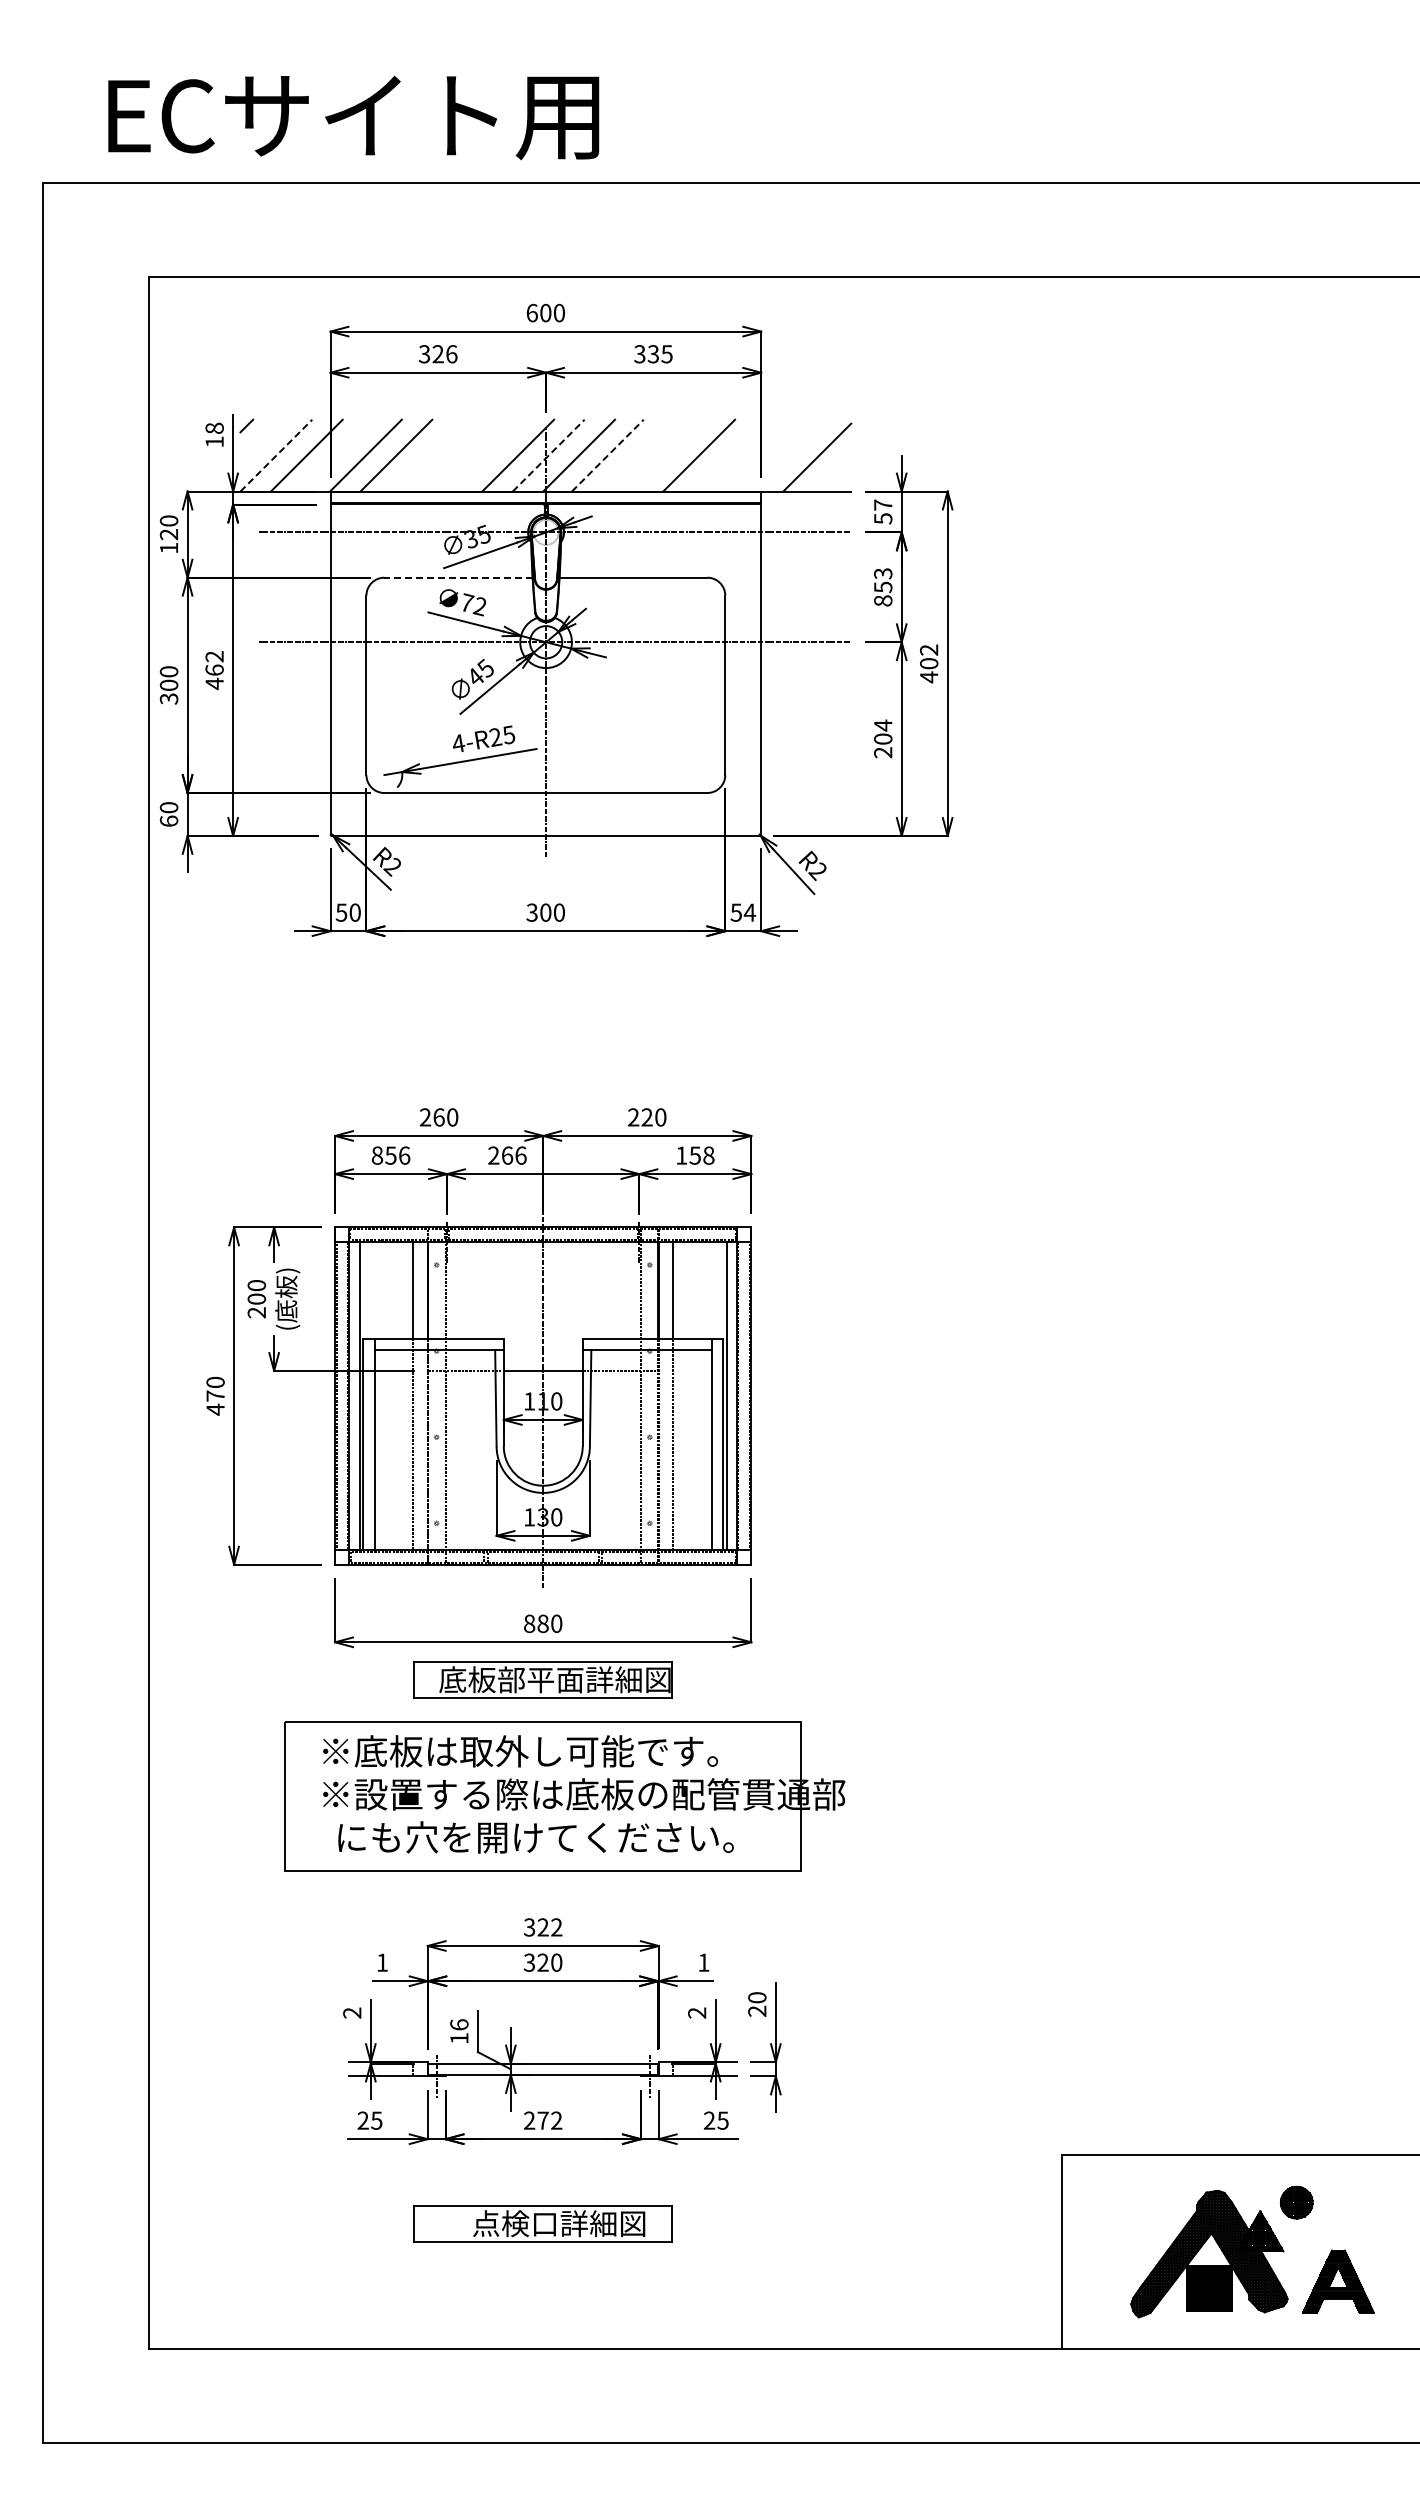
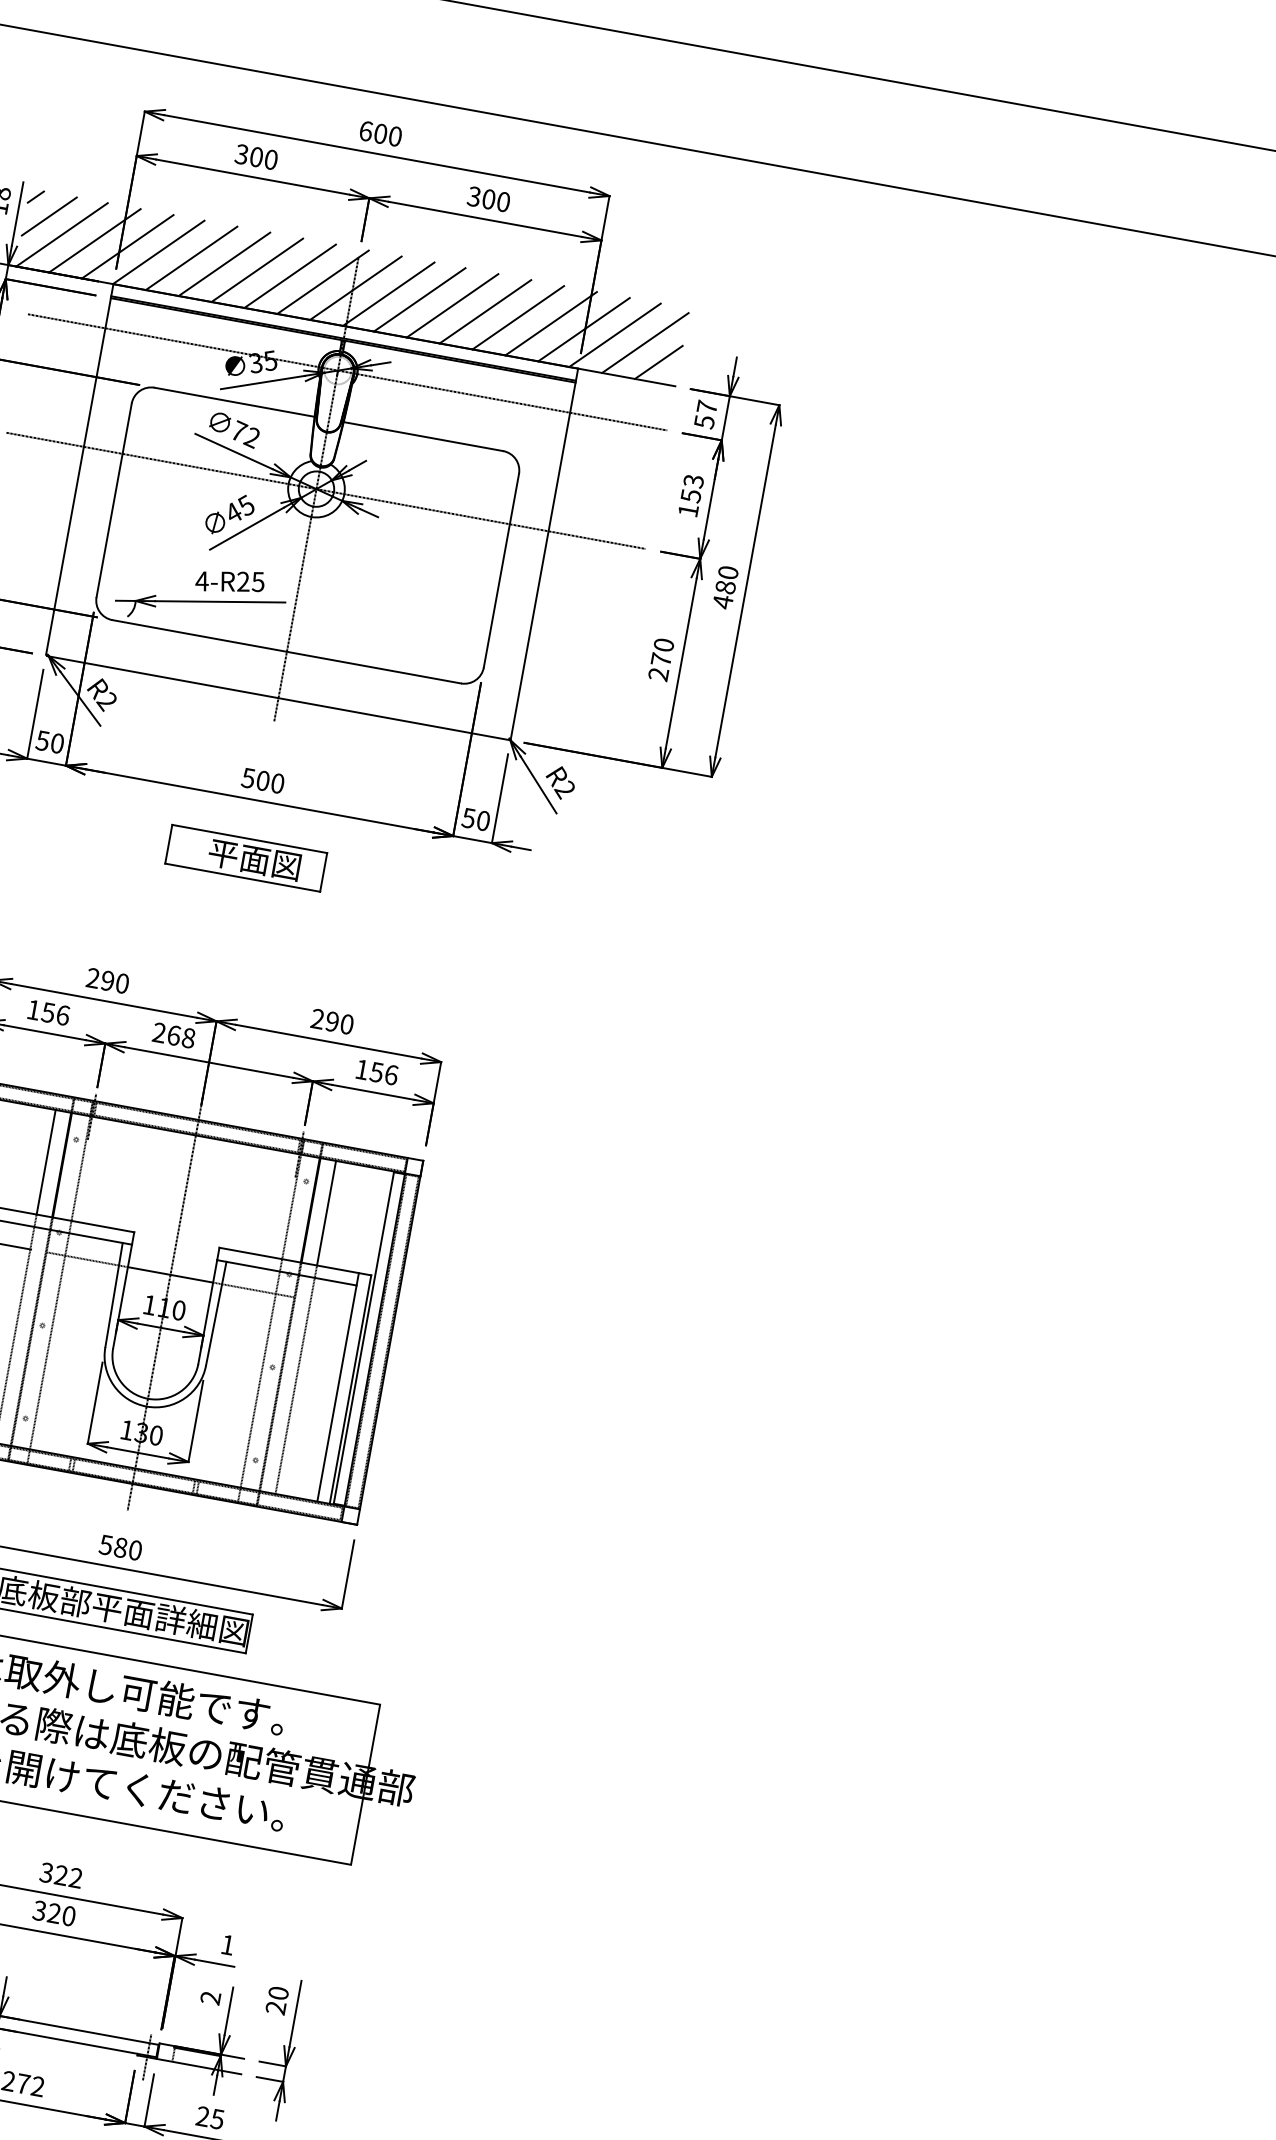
text: (444, 354) -> (263, 158), 326 -> 300
text: (659, 354) -> (495, 200), 335 -> 300
line: (261, 440) -> (48, 215), added
line: (276, 455) -> (62, 234), dashed -> solid
line: (337, 455) -> (128, 246), added
line: (426, 455) -> (224, 264), added
line: (457, 455) -> (257, 270), added
line: (487, 455) -> (289, 276), added
line: (548, 455) -> (355, 288), dashed -> solid
line: (607, 455) -> (419, 299), dashed -> solid
line: (638, 455) -> (452, 305), added
line: (668, 455) -> (485, 311), added
line: (729, 455) -> (551, 323), added
line: (759, 455) -> (583, 329), added
line: (788, 455) -> (614, 335), added
line: (832, 472) -> (658, 362), added
line: (458, 577) -> (234, 402), dashed -> solid
text: (883, 600) -> (688, 510), 853 -> 153
text: (929, 656) -> (727, 579), 402 -> 480
text: (883, 731) -> (663, 651), 204 -> 270
text: (532, 912) -> (248, 778), 300 -> 500
text: (749, 912) -> (482, 820), 54 -> 50
part: (542, 984) -> (245, 857), added
text: (438, 1117) -> (107, 980), 260 -> 290
text: (646, 1117) -> (331, 1021), 220 -> 290
text: (377, 1155) -> (33, 1009), 856 -> 156
text: (520, 1155) -> (188, 1037), 266 -> 268
text: (708, 1155) -> (391, 1074), 158 -> 156
text: (529, 1623) -> (106, 1544), 880 -> 580

